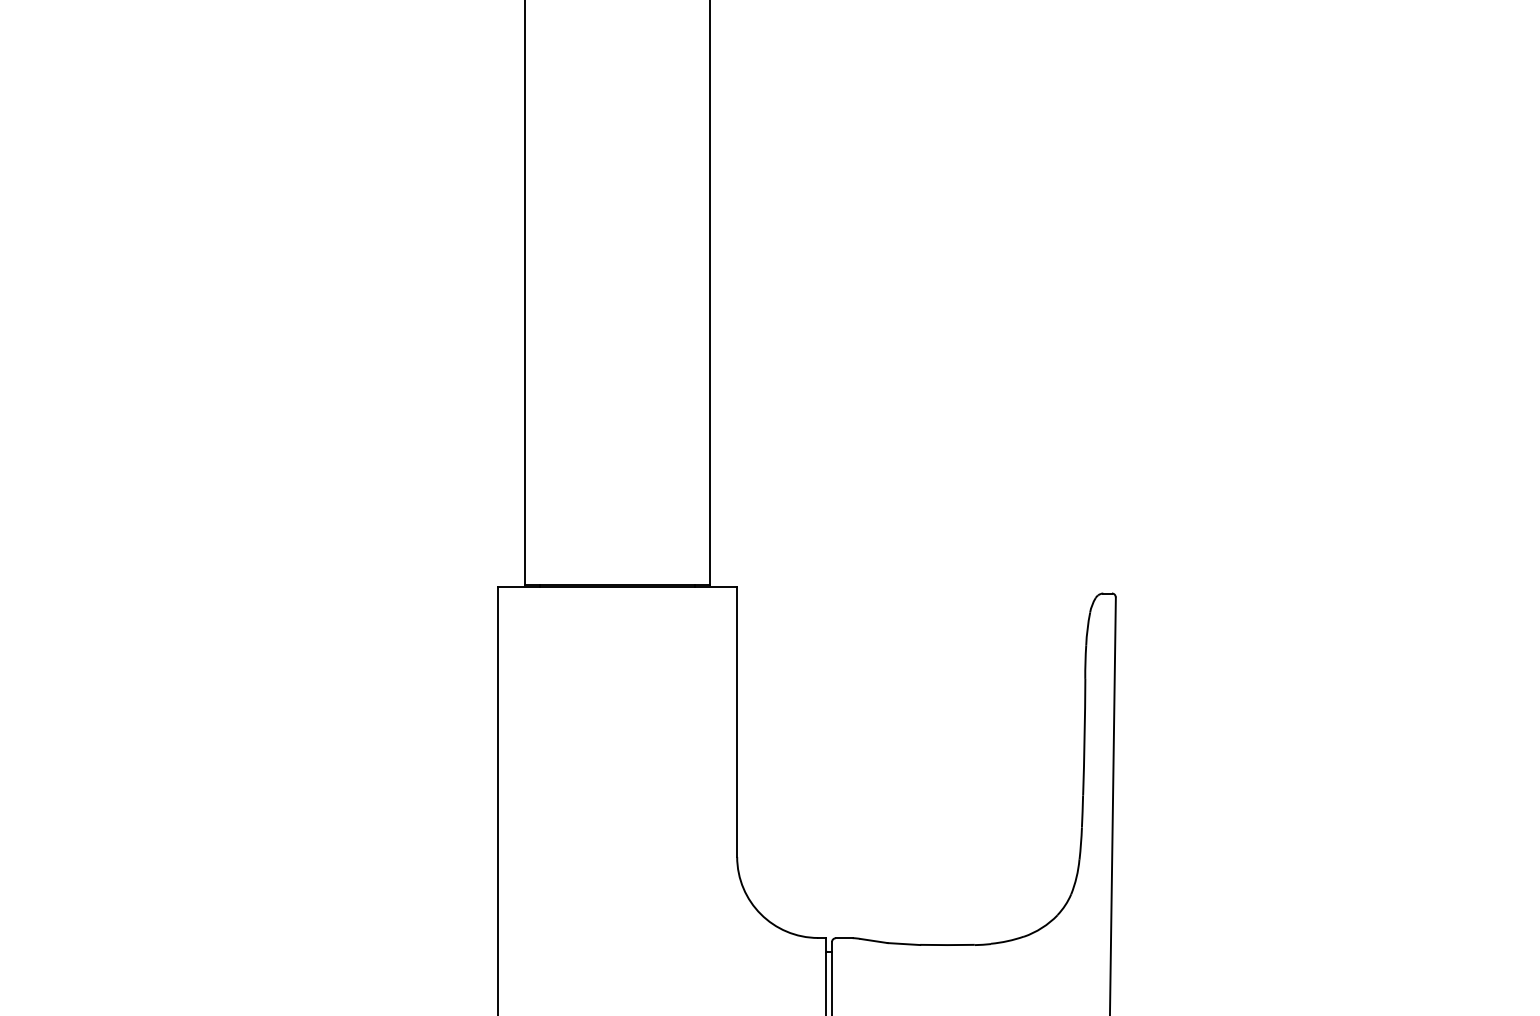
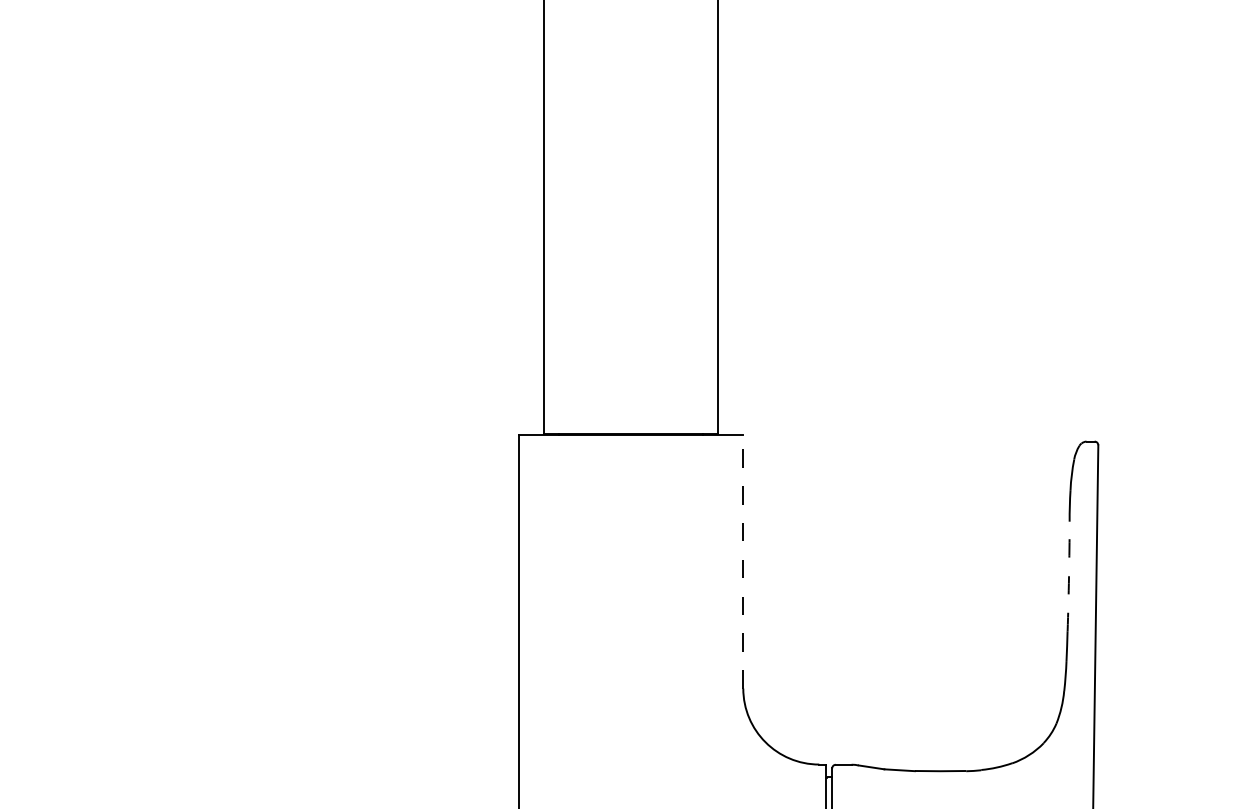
line: (737, 721) -> (743, 561), solid -> dashed
arc: (1084, 737) -> (1068, 576), solid -> dashed

